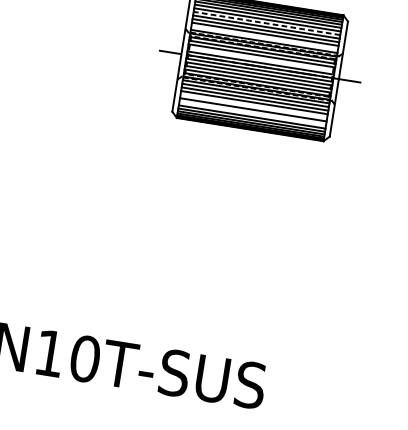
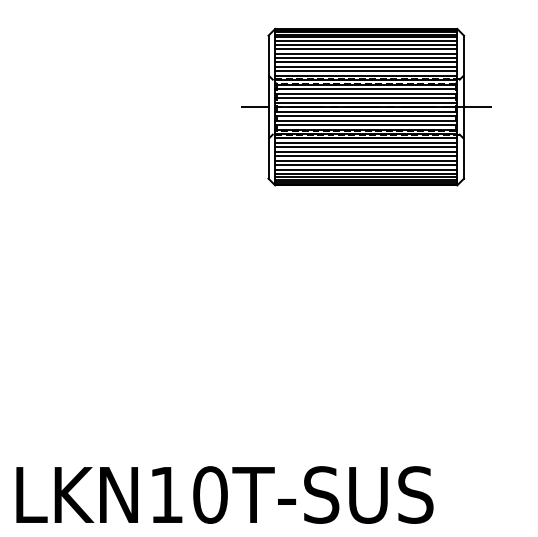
line: (266, 23) -> (365, 53), dashed -> solid
line: (264, 37) -> (366, 71), added
line: (261, 59) -> (366, 98), added
line: (254, 106) -> (366, 156), added
line: (252, 113) -> (366, 165), added

